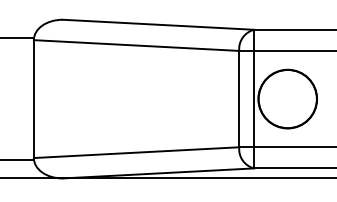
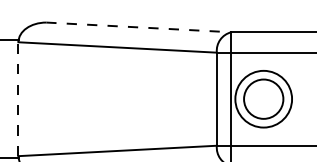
line: (158, 24) -> (138, 27), solid -> dashed
line: (33, 99) -> (18, 99), solid -> dashed
circle: (287, 99) -> (263, 99), size x0.7

